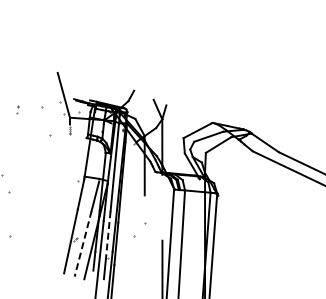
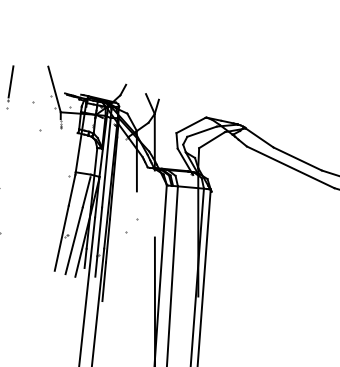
line: (20, 87) -> (10, 81), added
line: (108, 235) -> (99, 232), dashed -> solid
line: (83, 243) -> (74, 240), dashed -> solid

